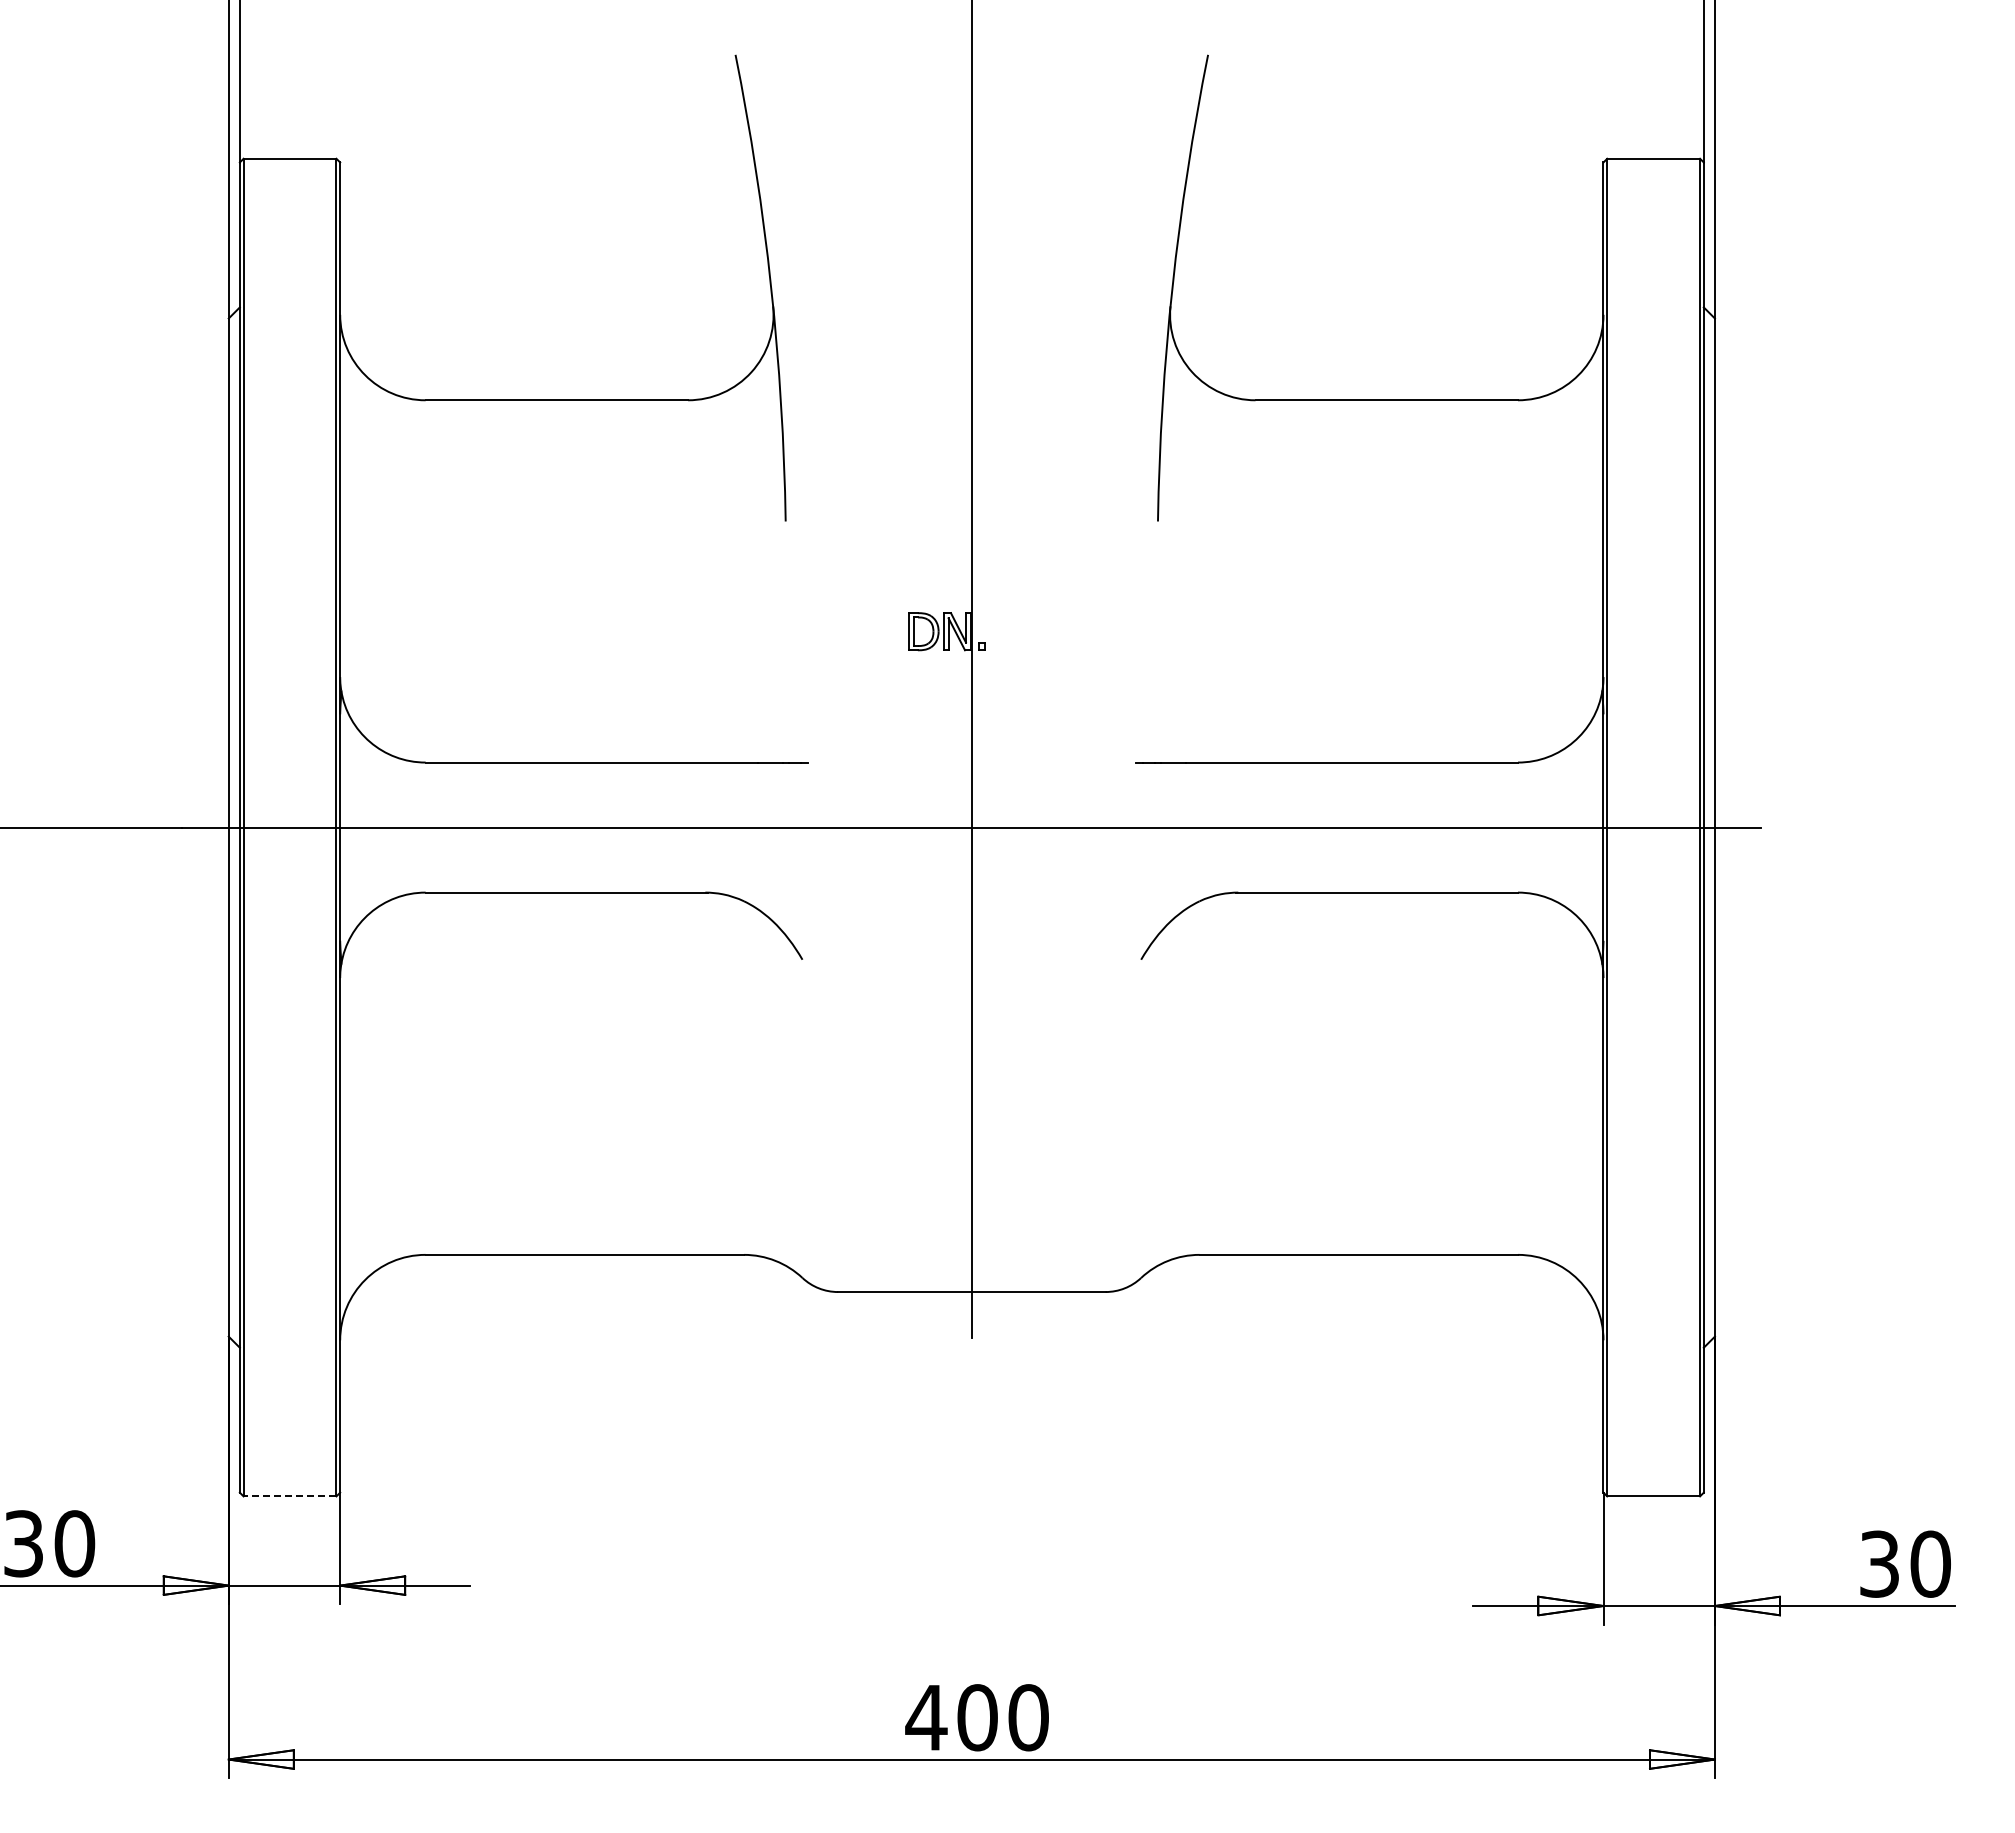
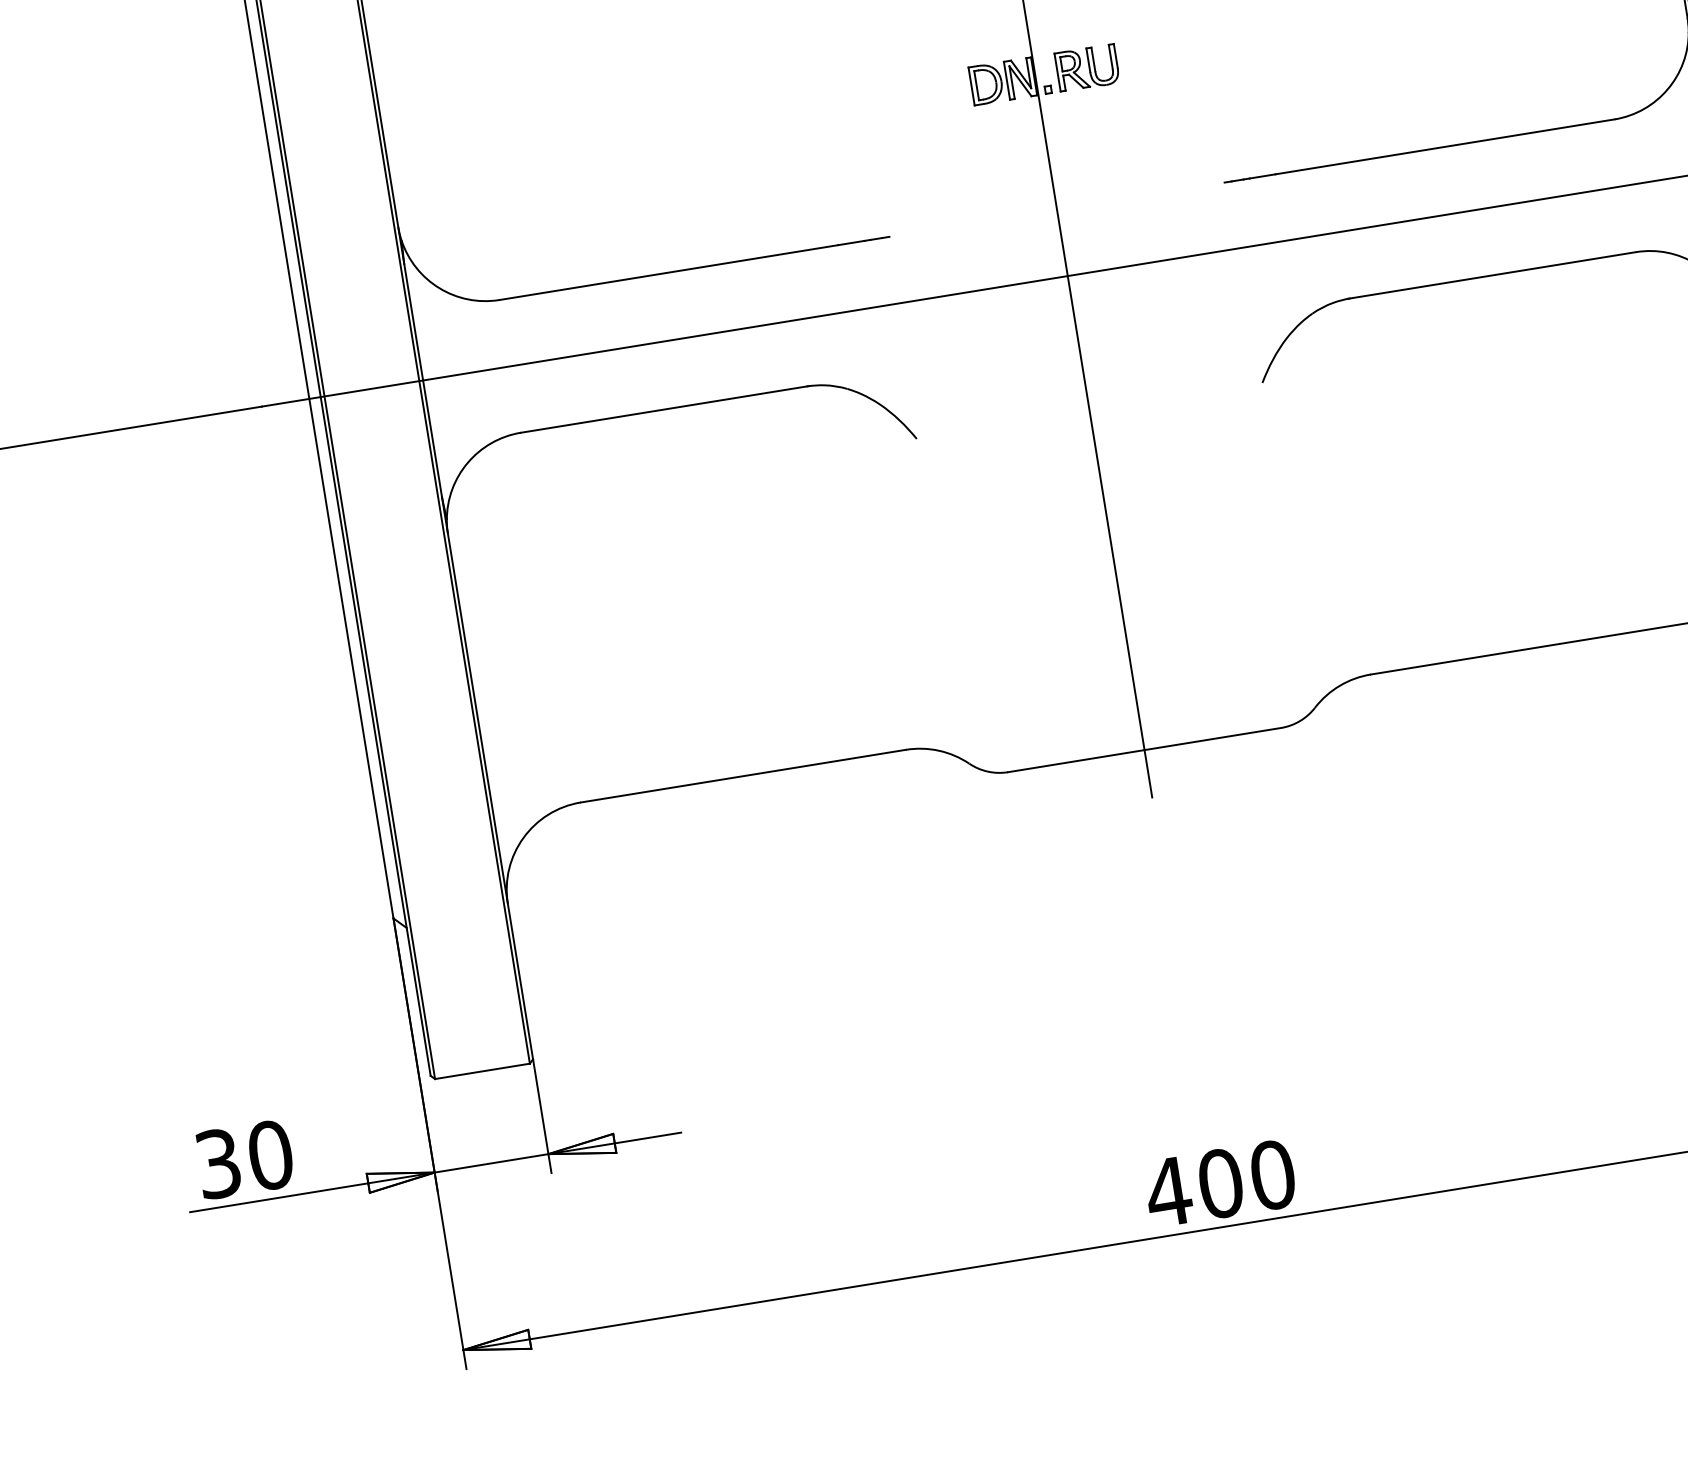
part: (1022, 631) -> (1087, 67), added
line: (289, 1496) -> (481, 1071), dashed -> solid

